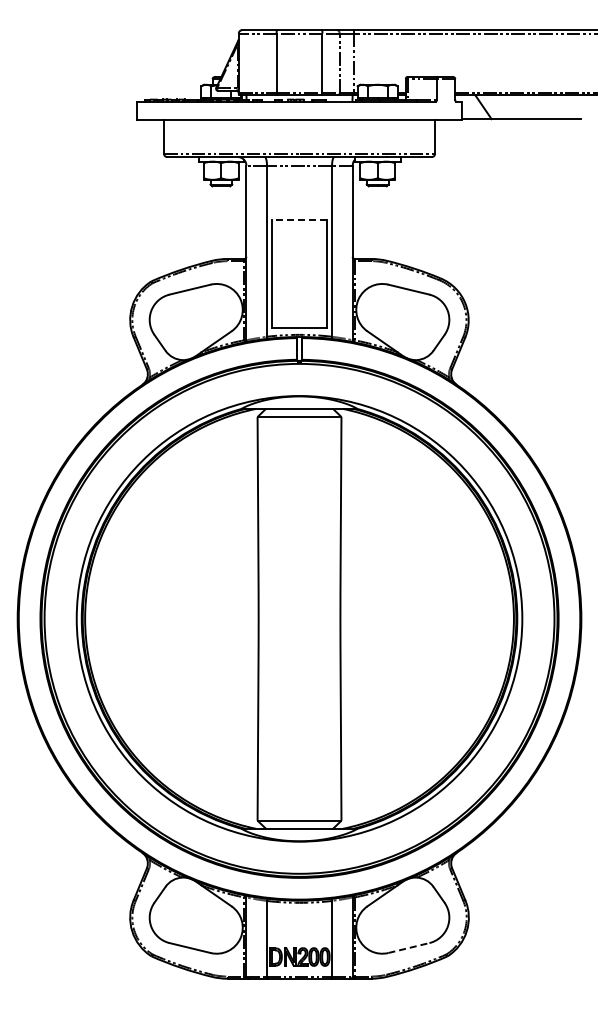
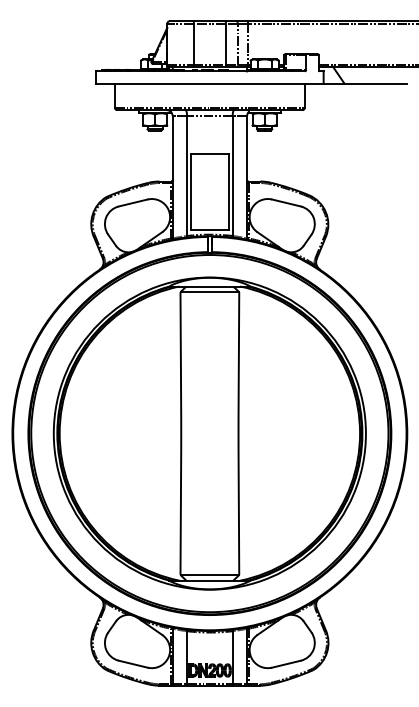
line: (299, 219) -> (209, 153), dashed -> solid
line: (409, 947) -> (286, 663), dashed -> solid

